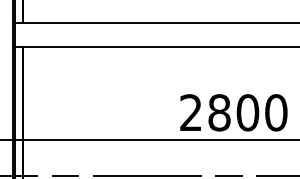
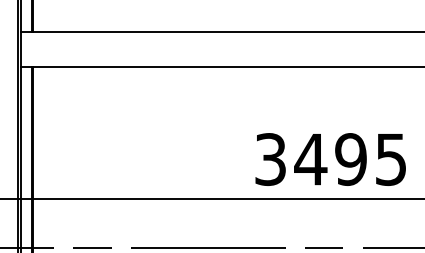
text: (234, 112) -> (331, 159), 2800 -> 3495

